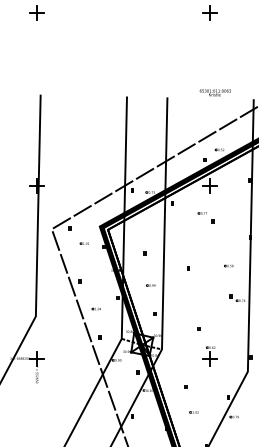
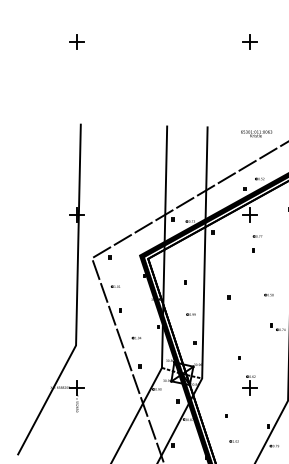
text: (215, 92) -> (256, 133), moved
part: (202, 213) -> (257, 236), moved
part: (83, 243) -> (114, 286), moved

